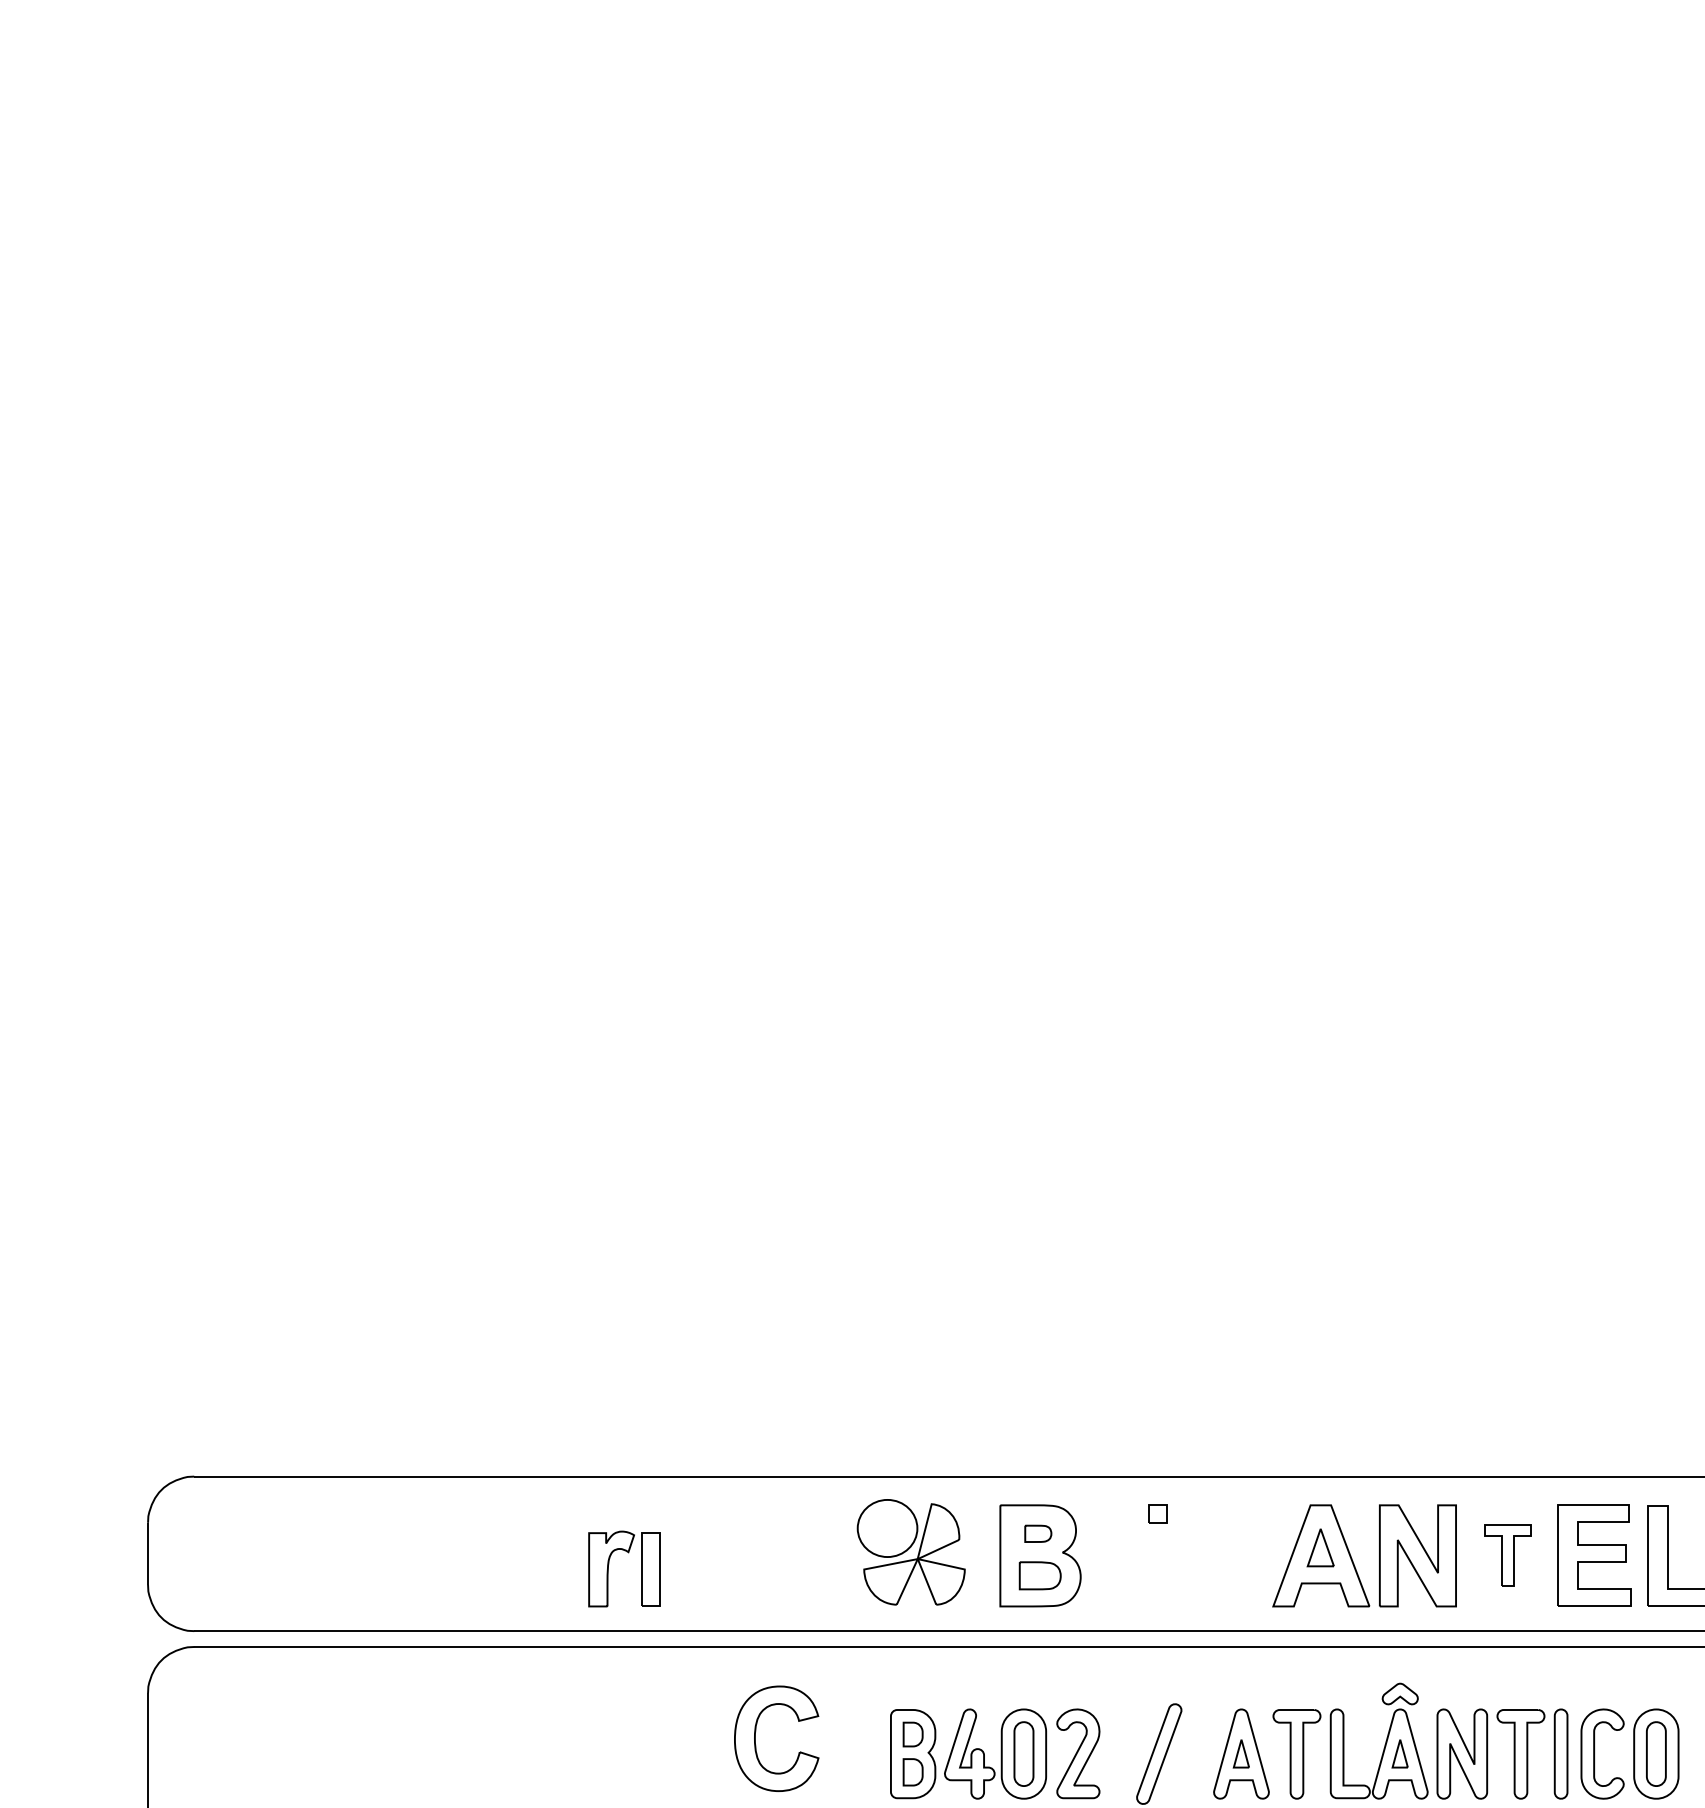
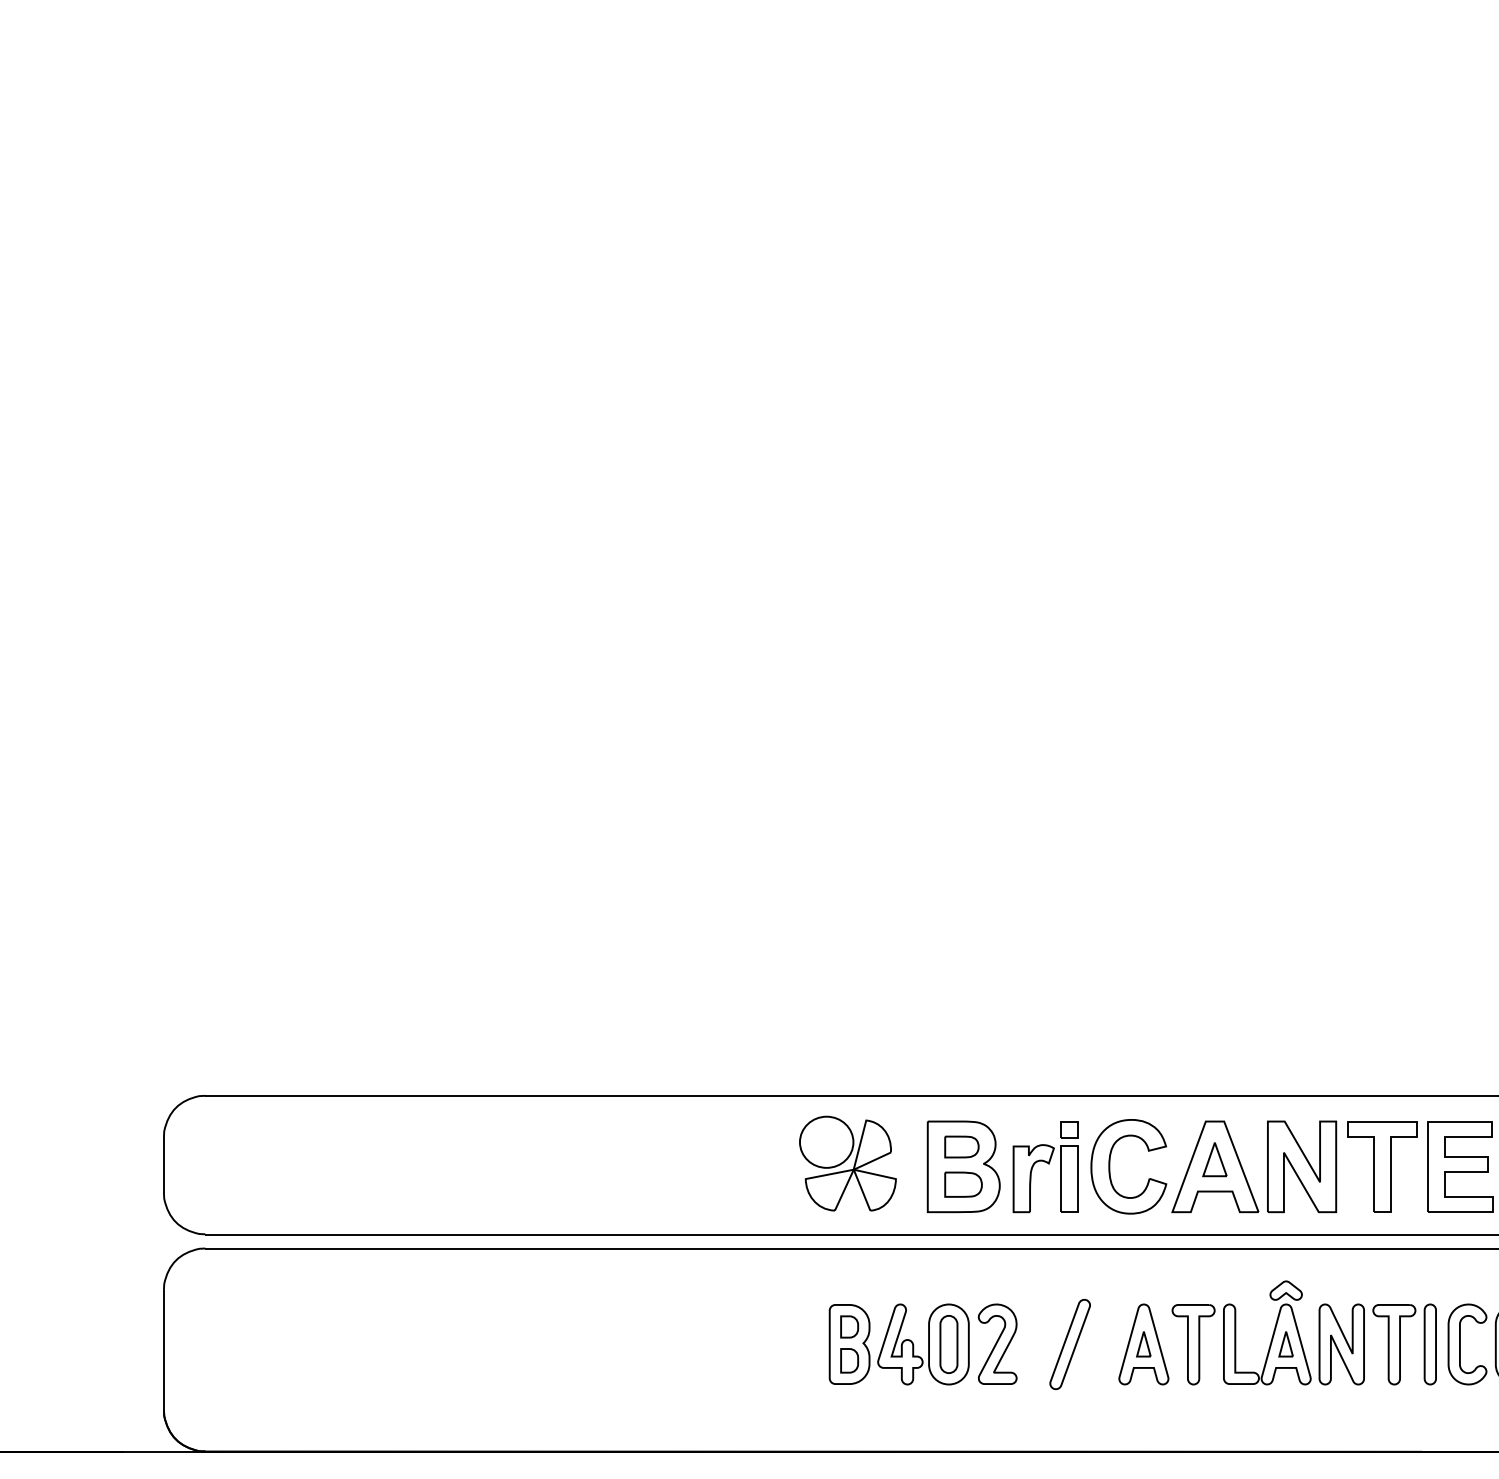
part: (1037, 1533) -> (961, 1146), size x1.43
part: (628, 1553) -> (1048, 1164), moved
part: (1507, 1555) -> (1382, 1166), size x1.67
part: (755, 1738) -> (1109, 1166), moved

